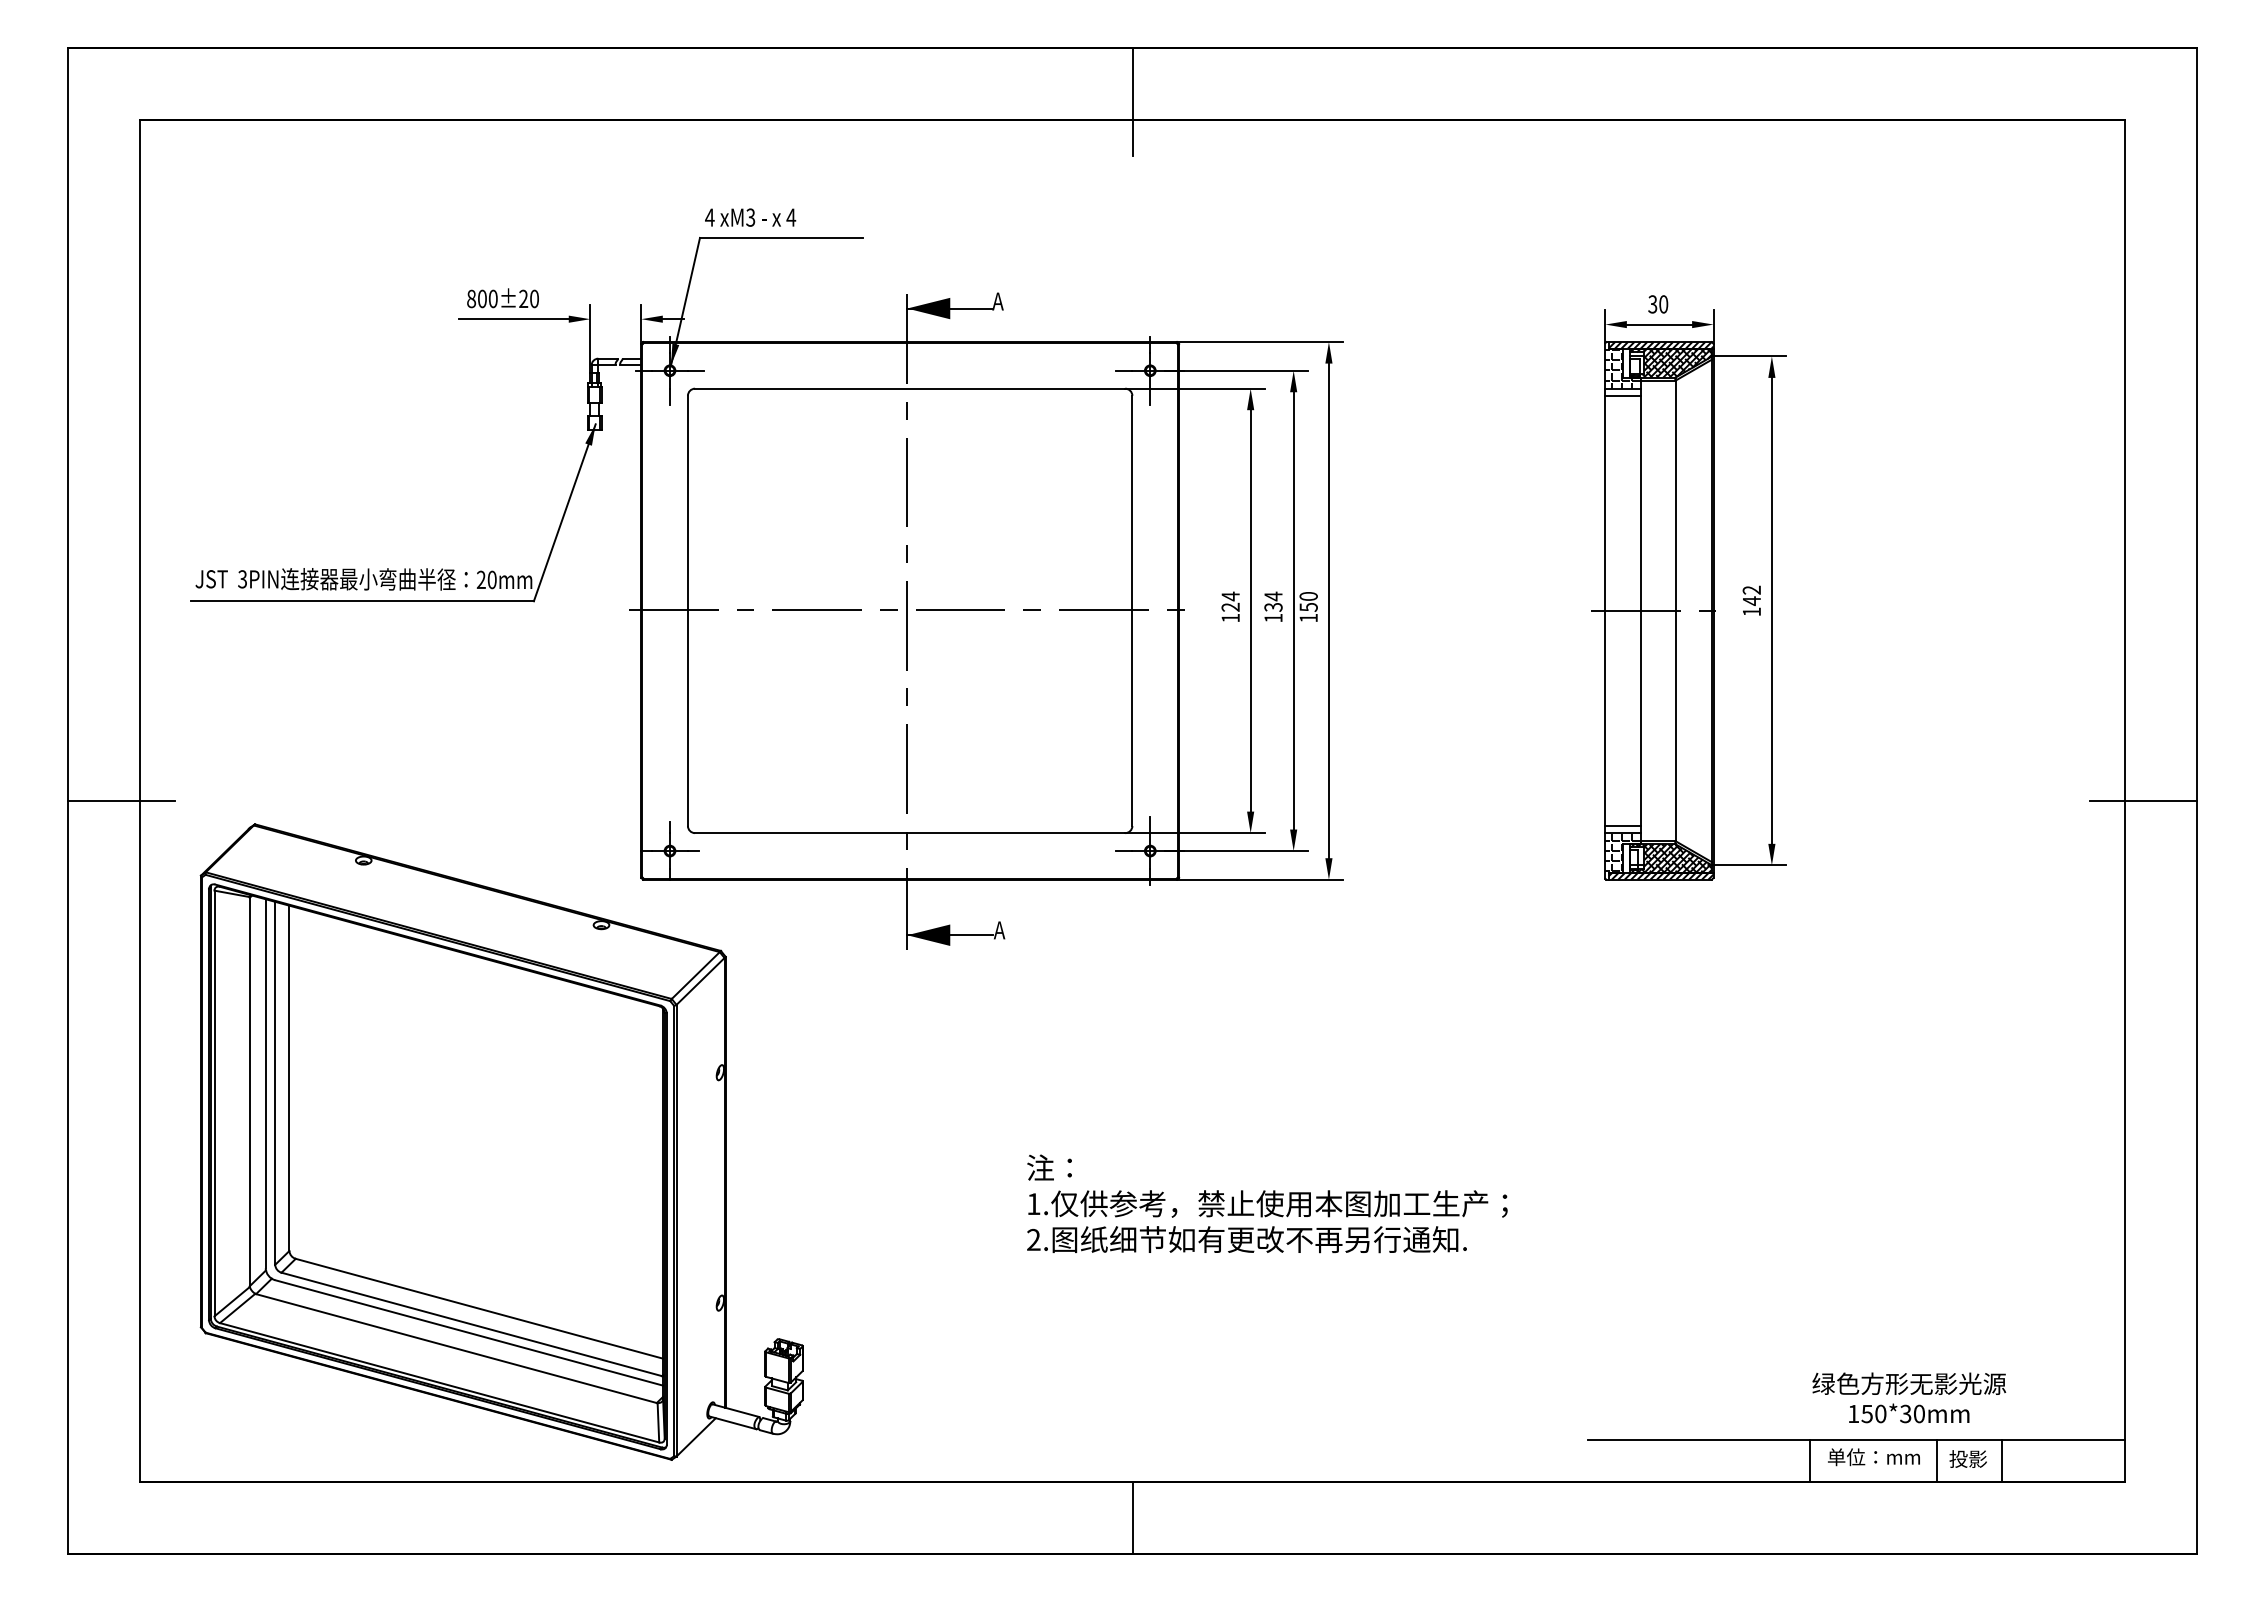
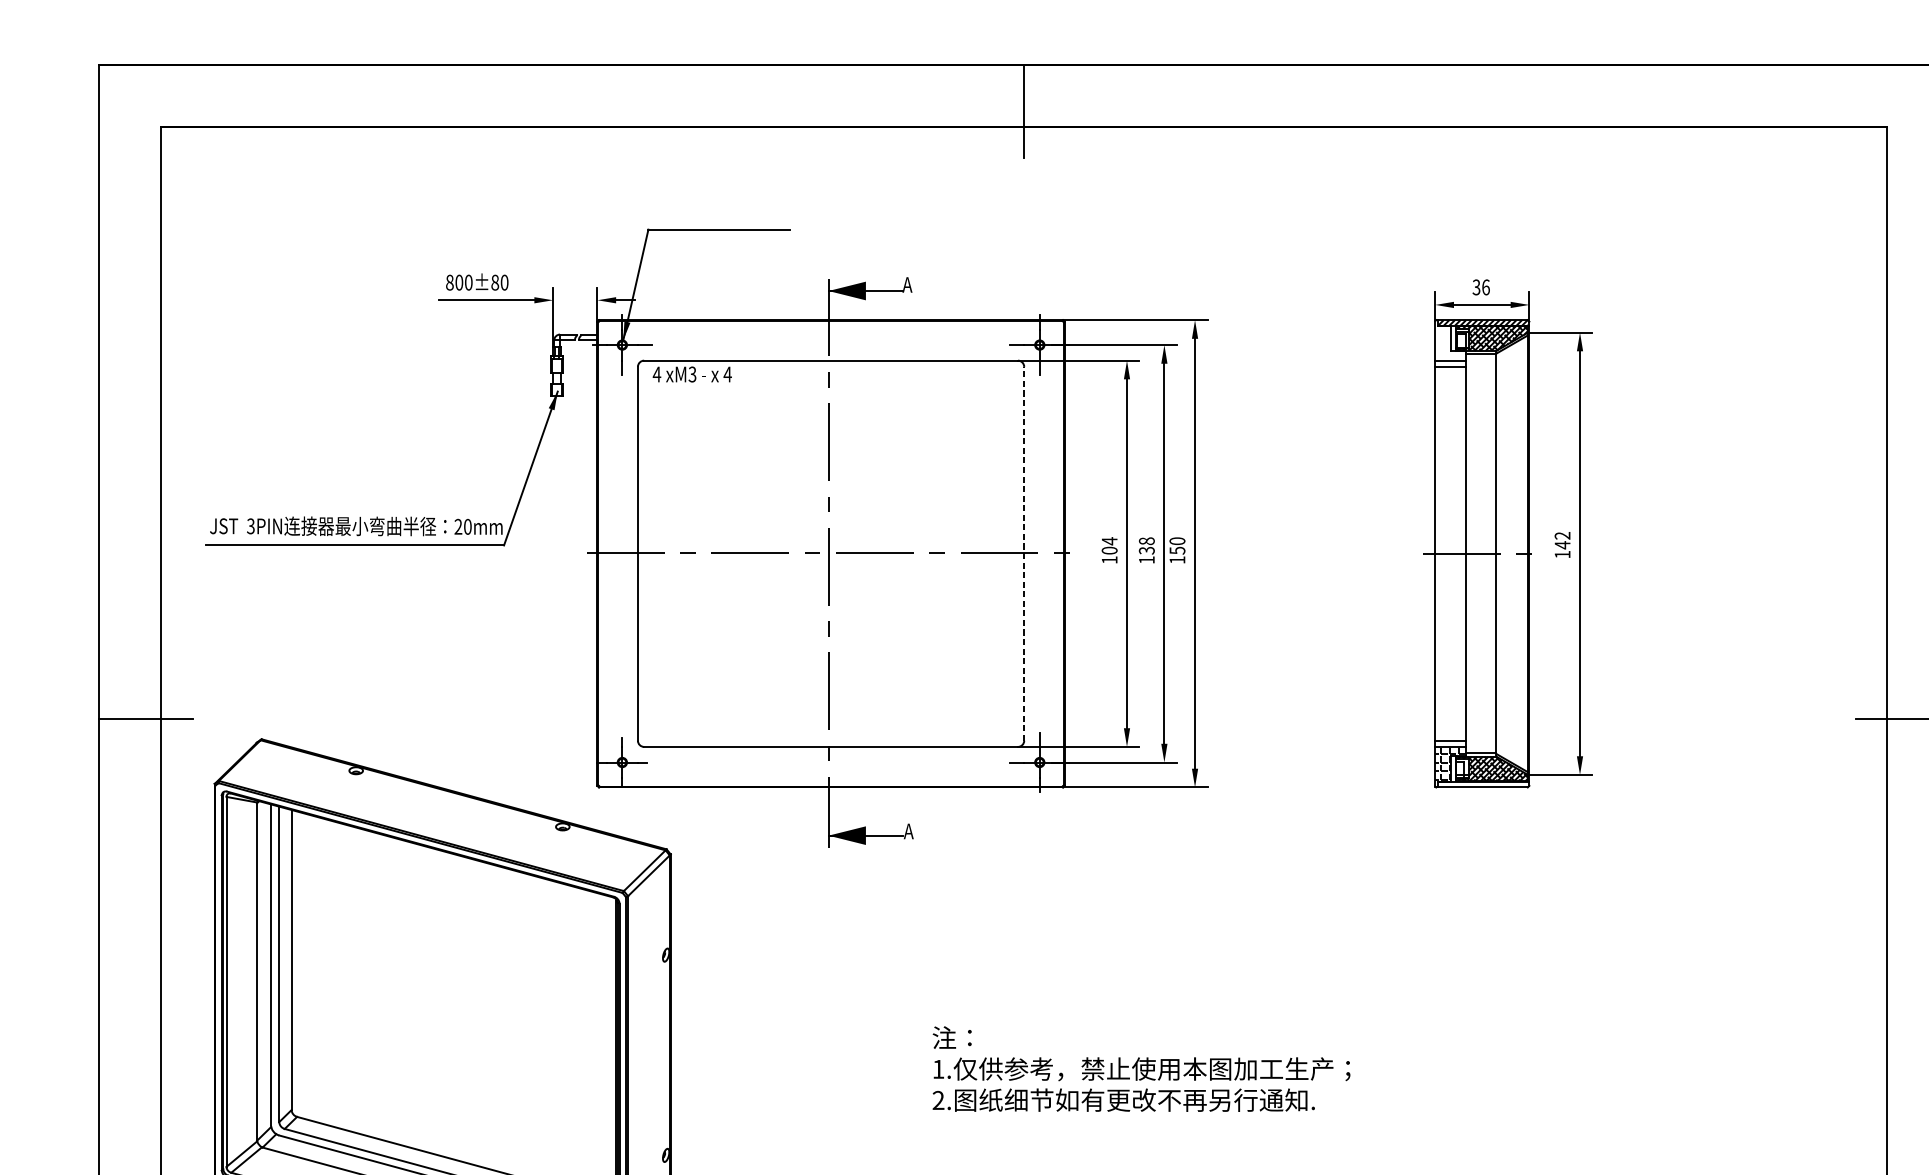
text: (750, 217) -> (692, 374), moved
text: (523, 298) -> (495, 282), 800±20 -> 800±80
text: (1663, 304) -> (1485, 287), 30 -> 36
hatch: (1622, 368) -> (1450, 343), removed
text: (1273, 596) -> (1146, 541), 134 -> 138
text: (1230, 606) -> (1109, 549), 124 -> 104
line: (1132, 610) -> (1024, 553), solid -> dashed
hatch: (1660, 876) -> (1483, 784), removed

